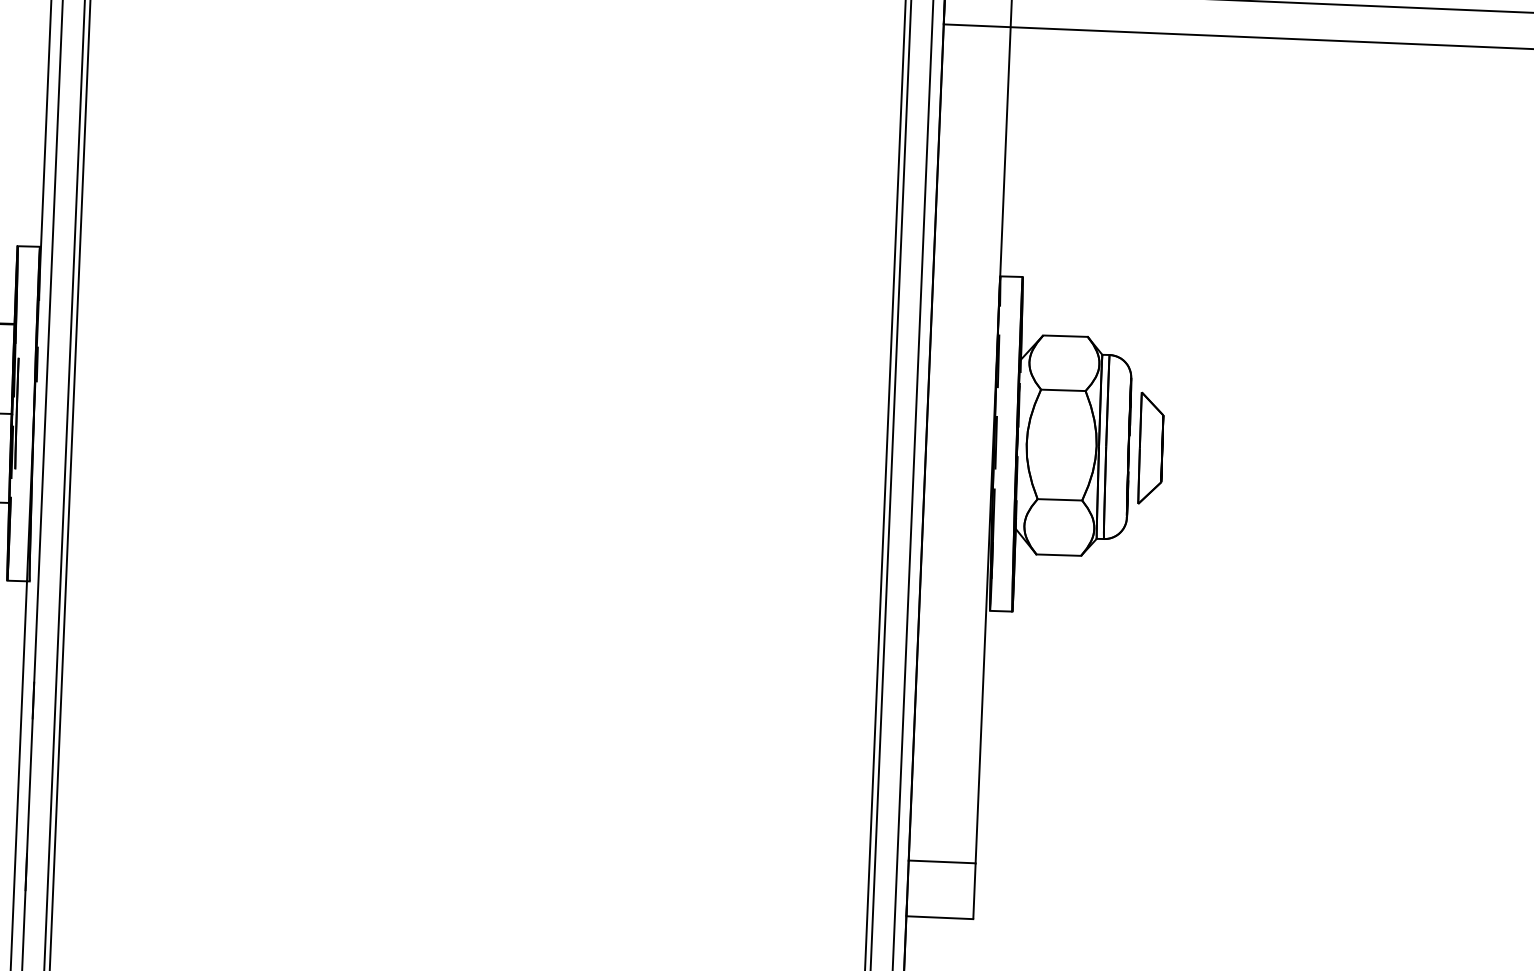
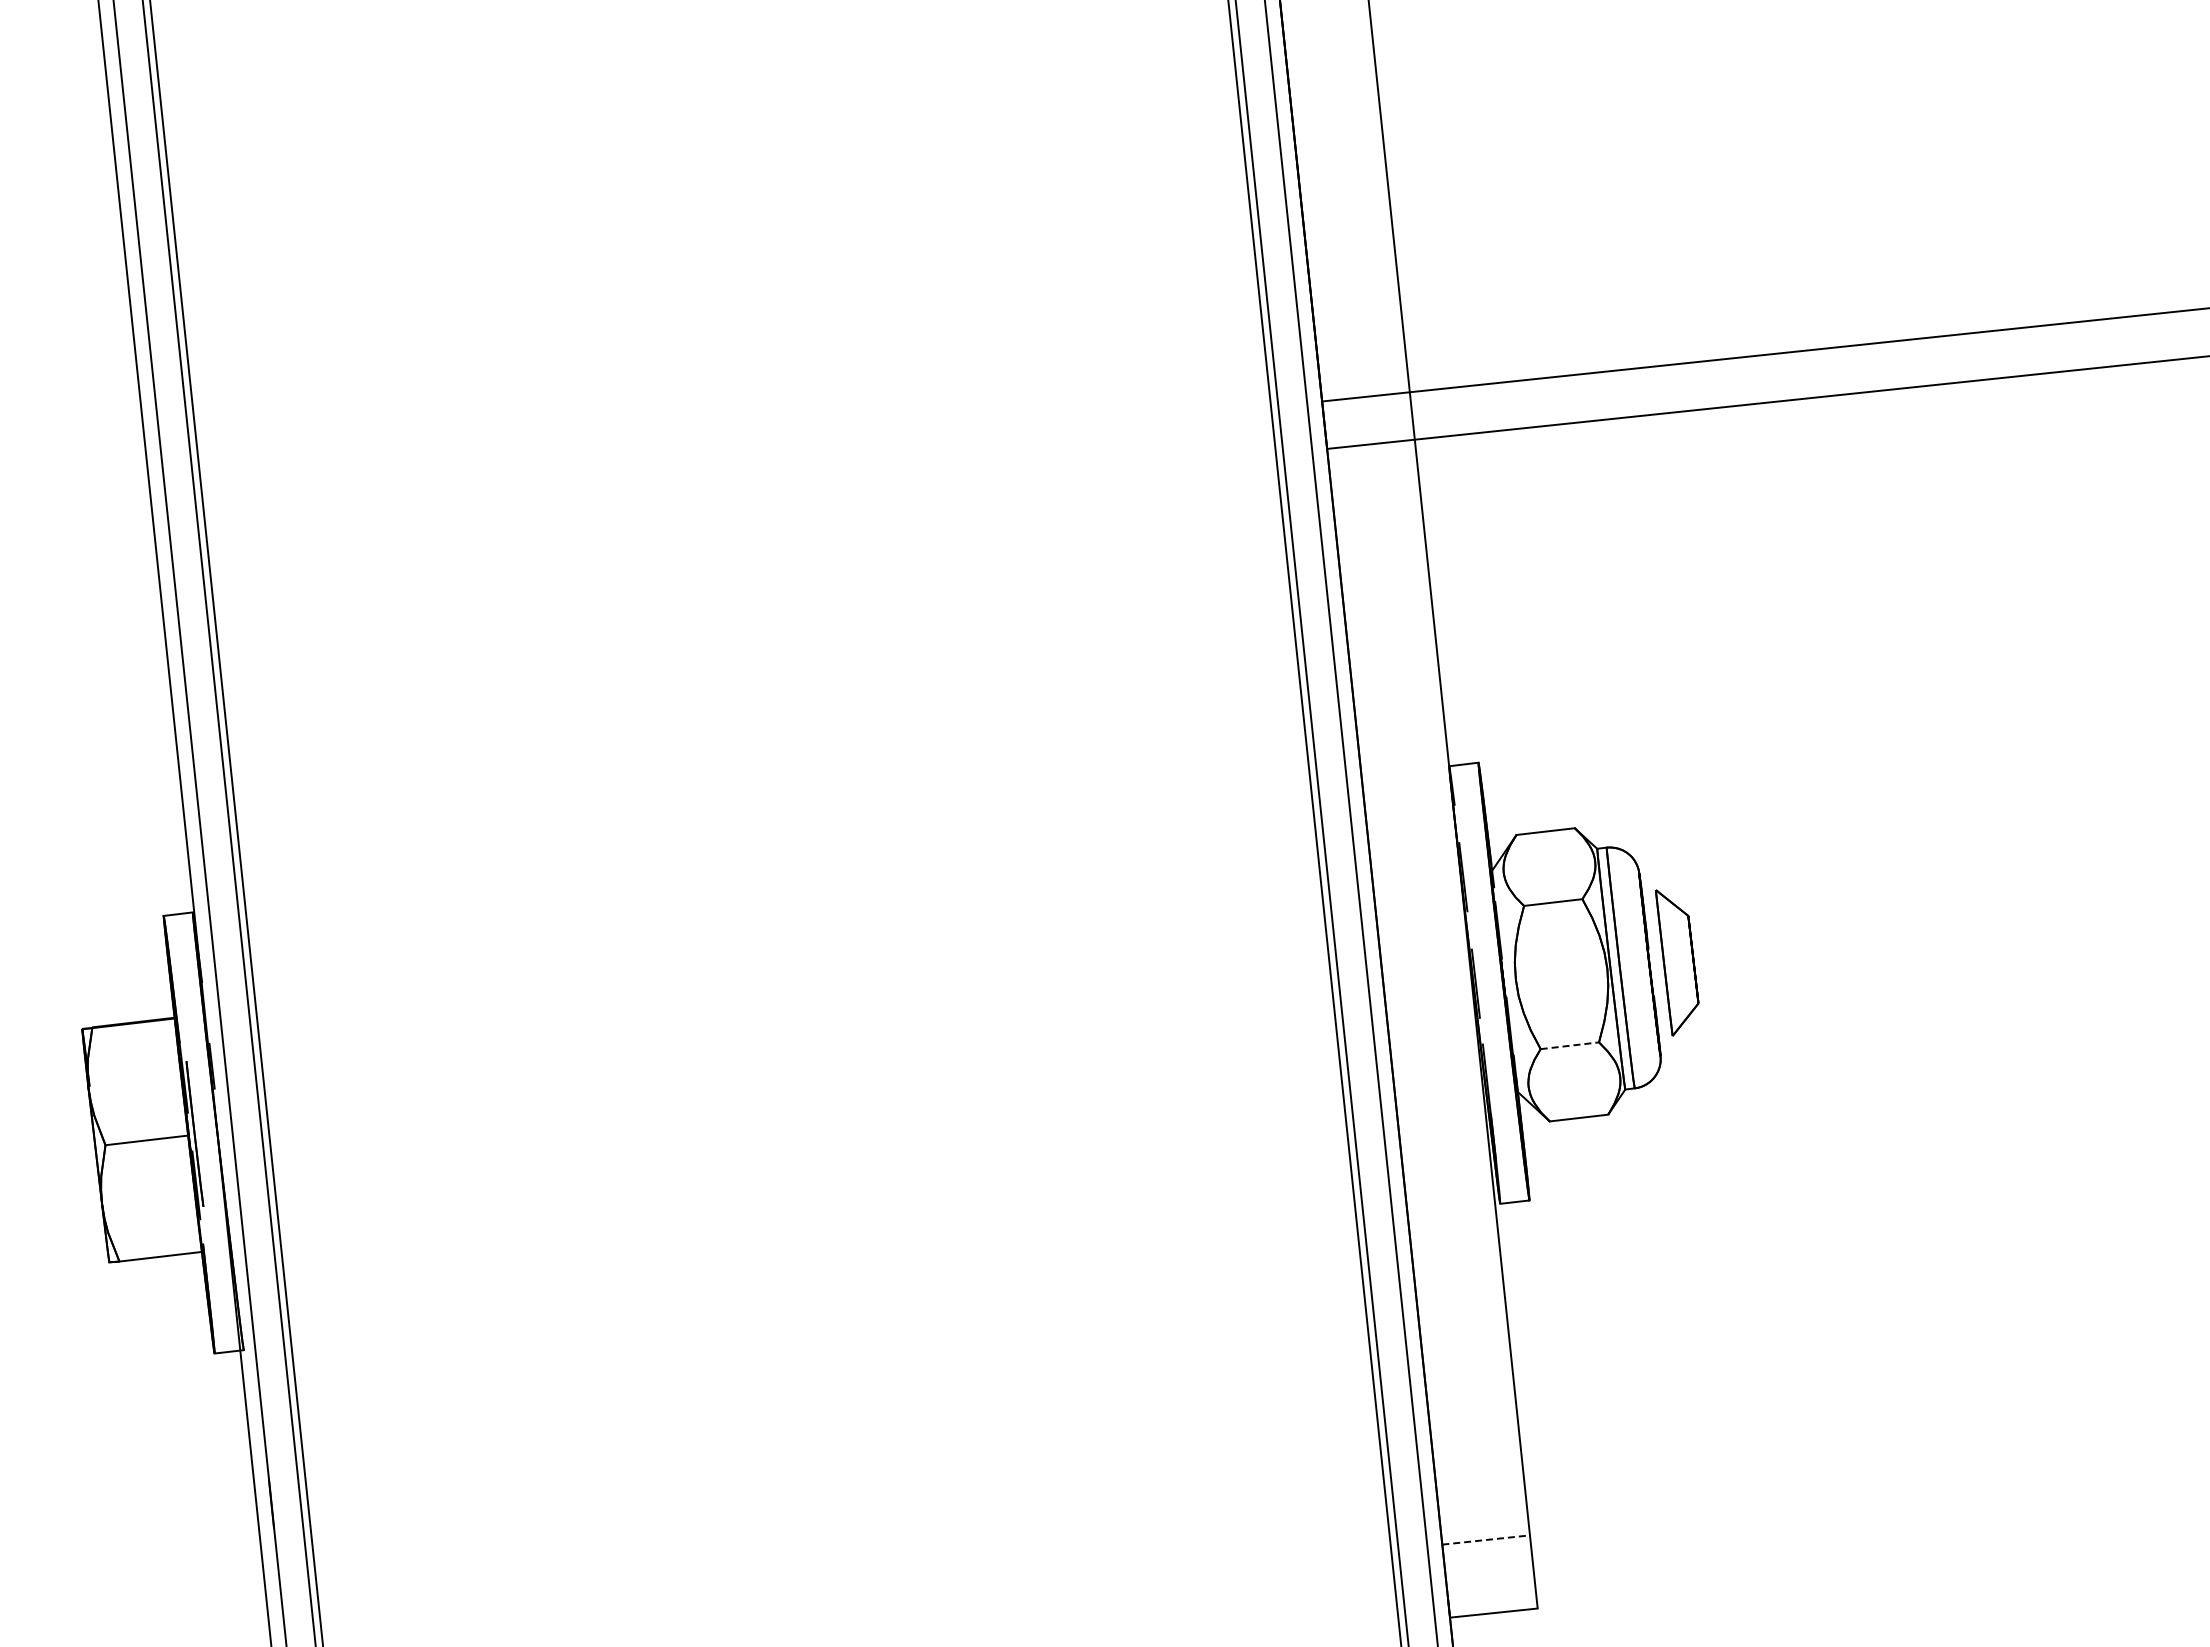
line: (1060, 499) -> (1570, 1045), solid -> dashed
line: (942, 861) -> (1486, 1539), solid -> dashed

